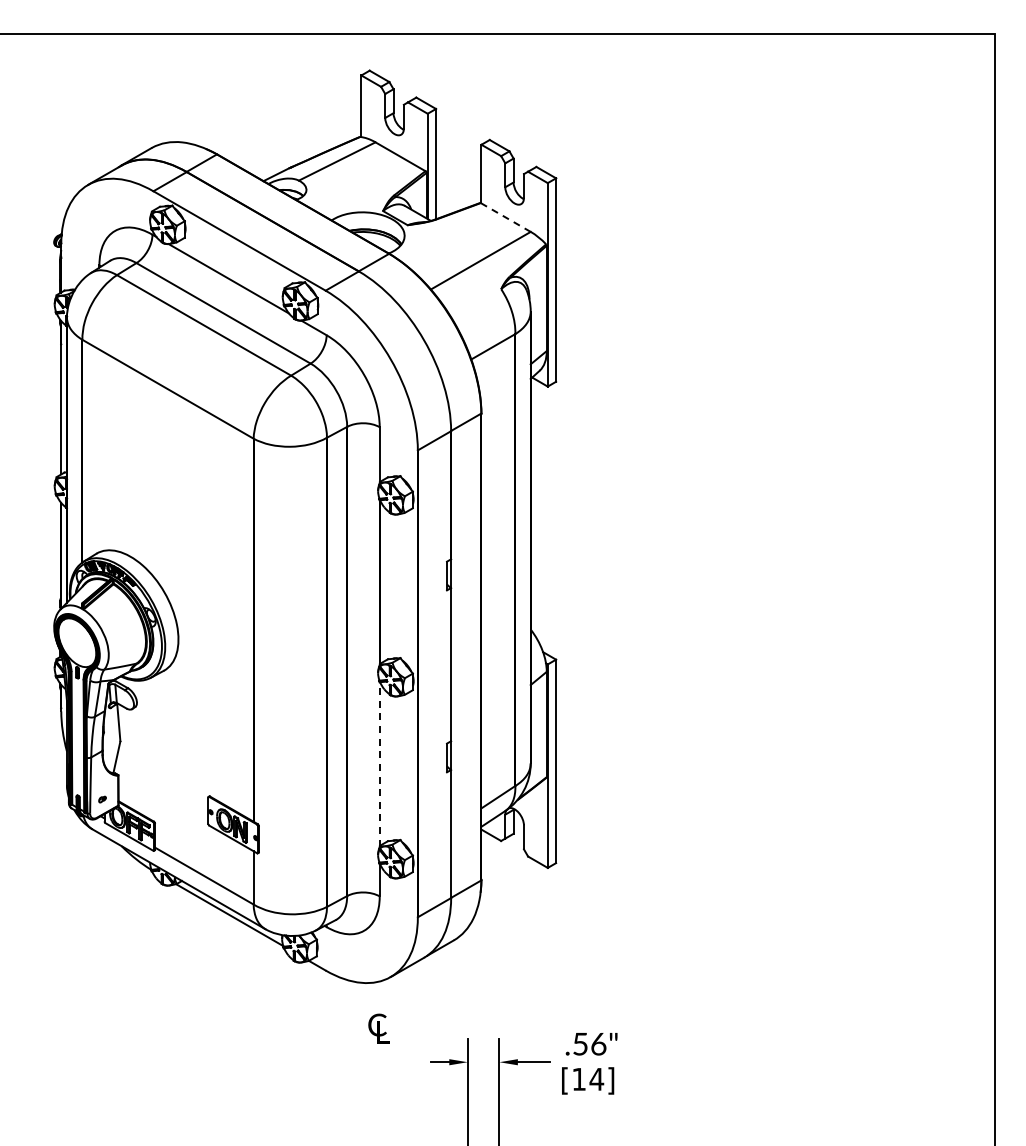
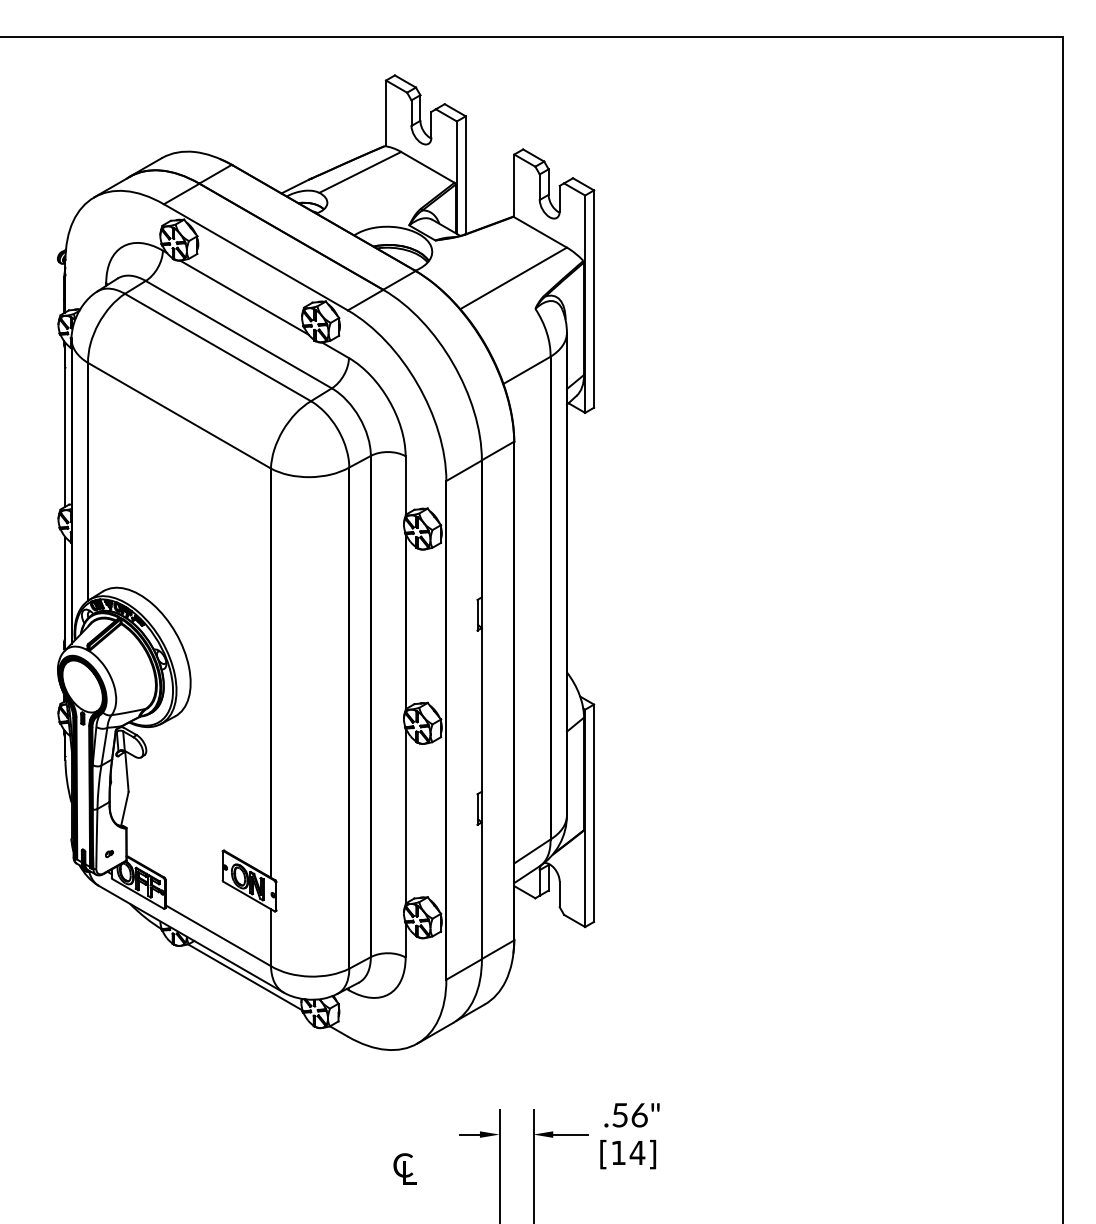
line: (505, 217) -> (539, 232), dashed -> solid
line: (379, 763) -> (405, 815), dashed -> solid
text: (378, 1028) -> (404, 1169), moved

